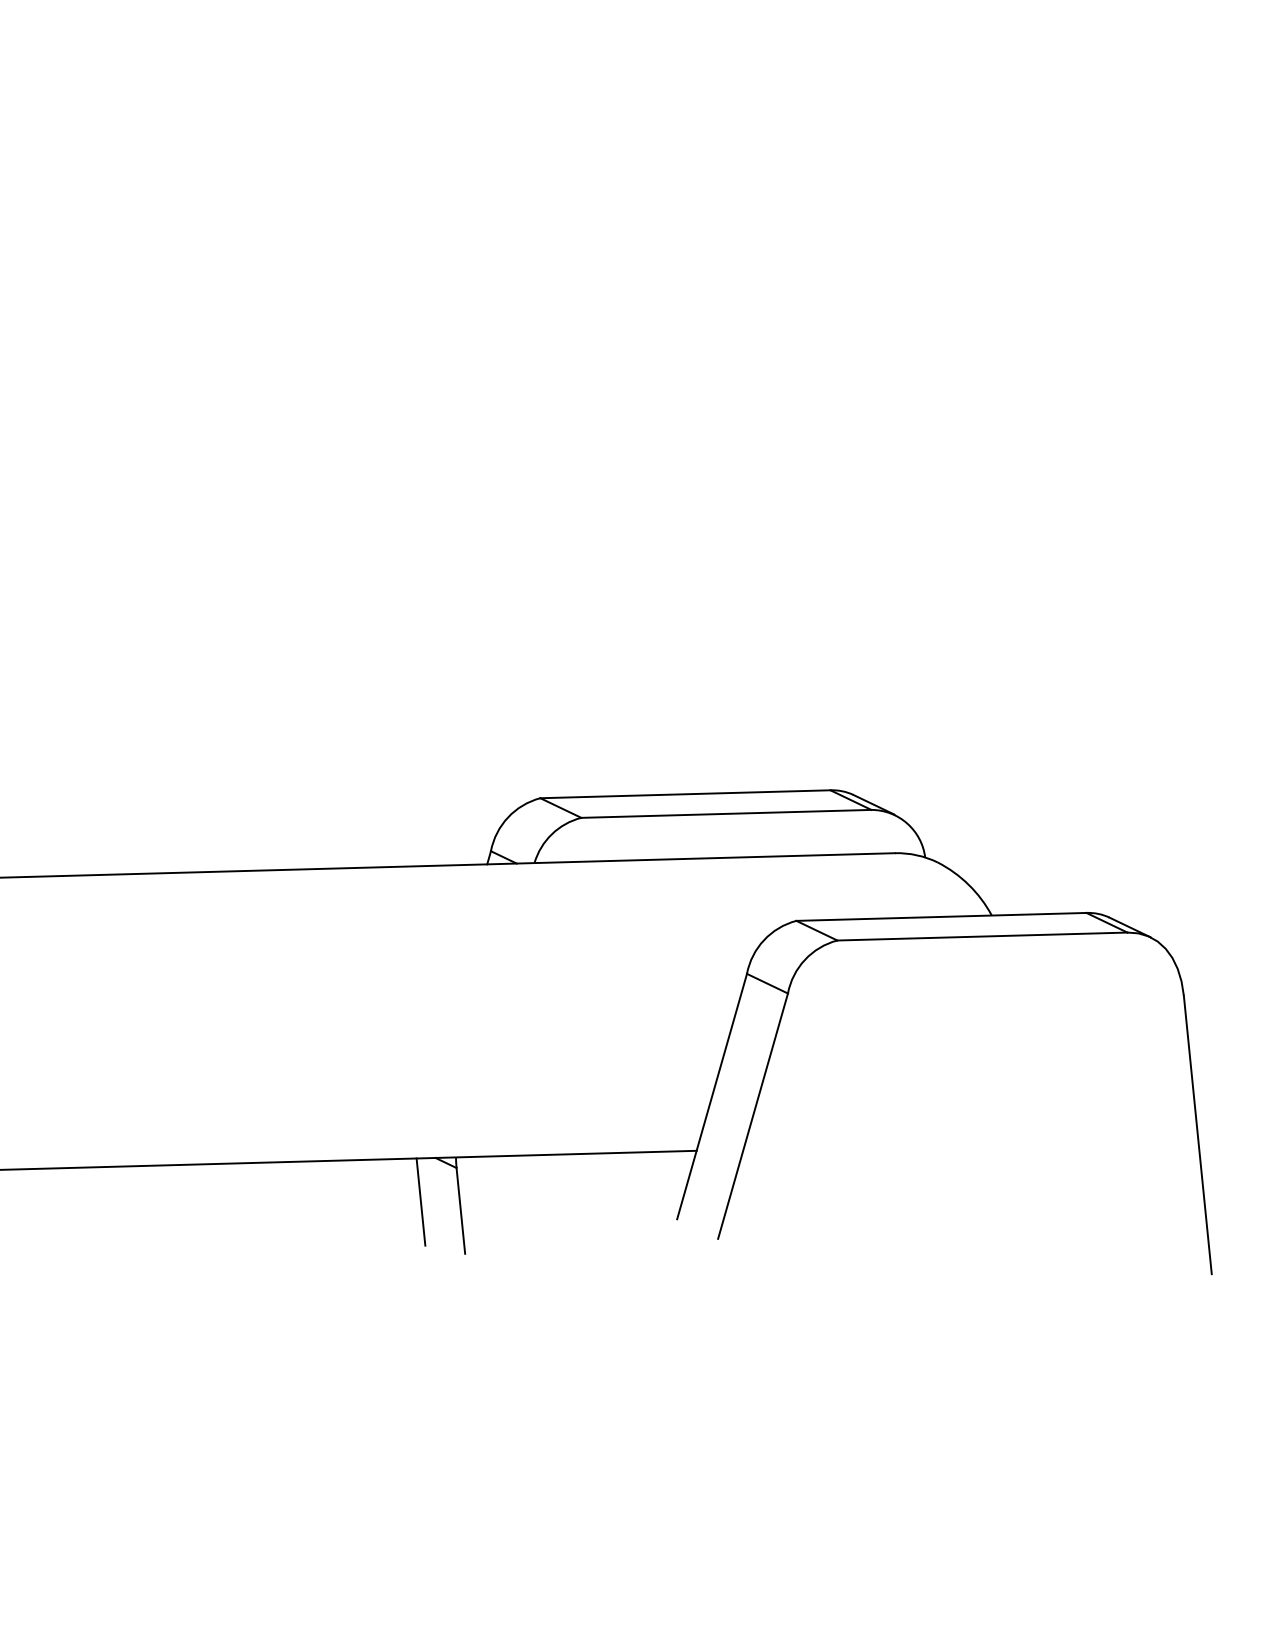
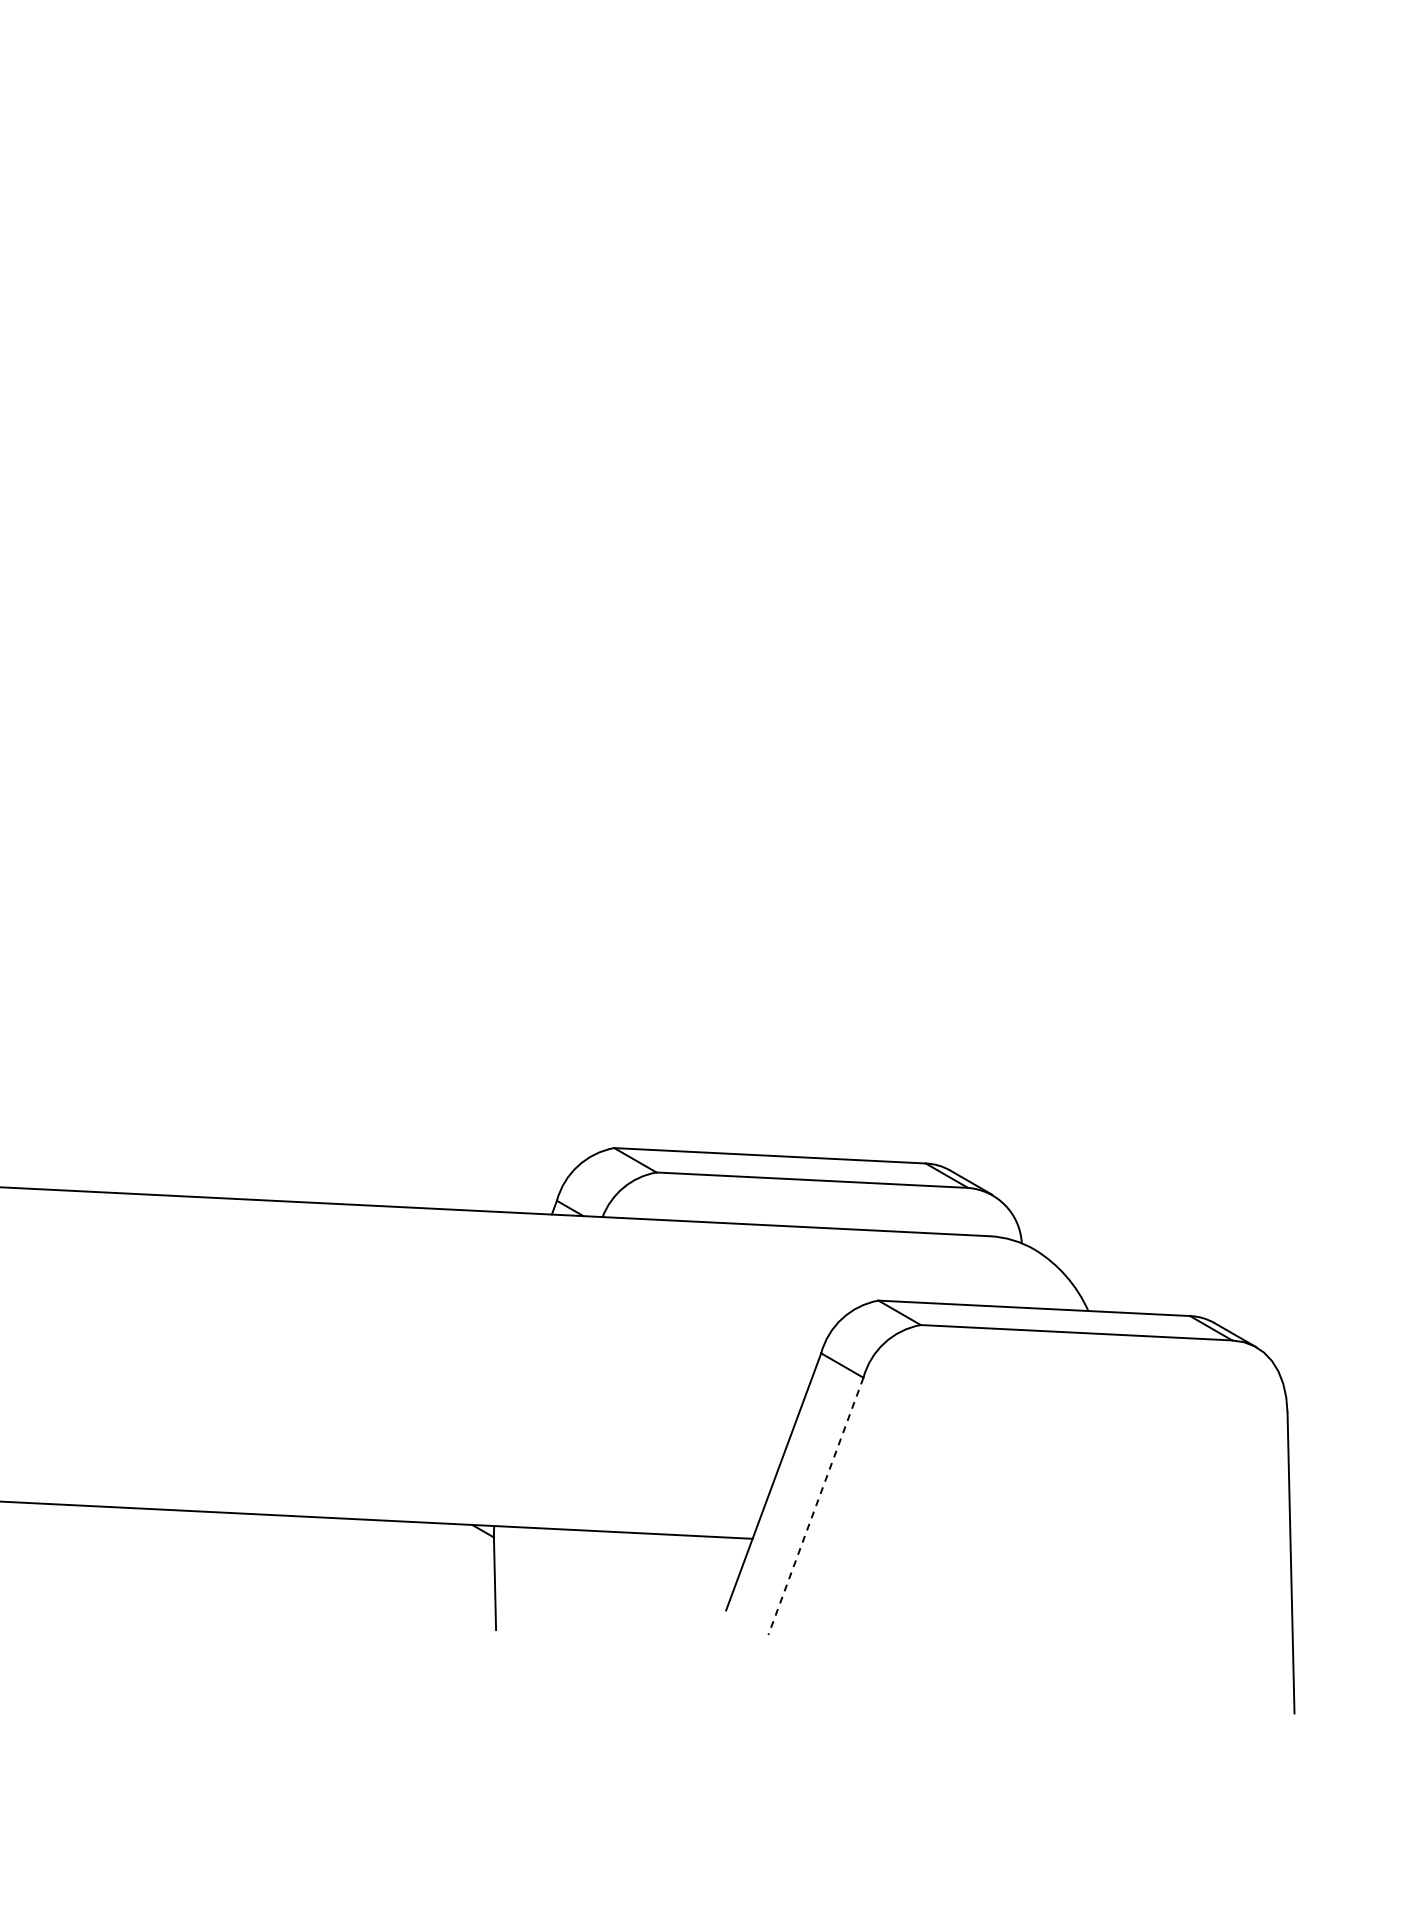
line: (752, 1116) -> (815, 1506), solid -> dashed
line: (420, 1201) -> (452, 1570), removed

